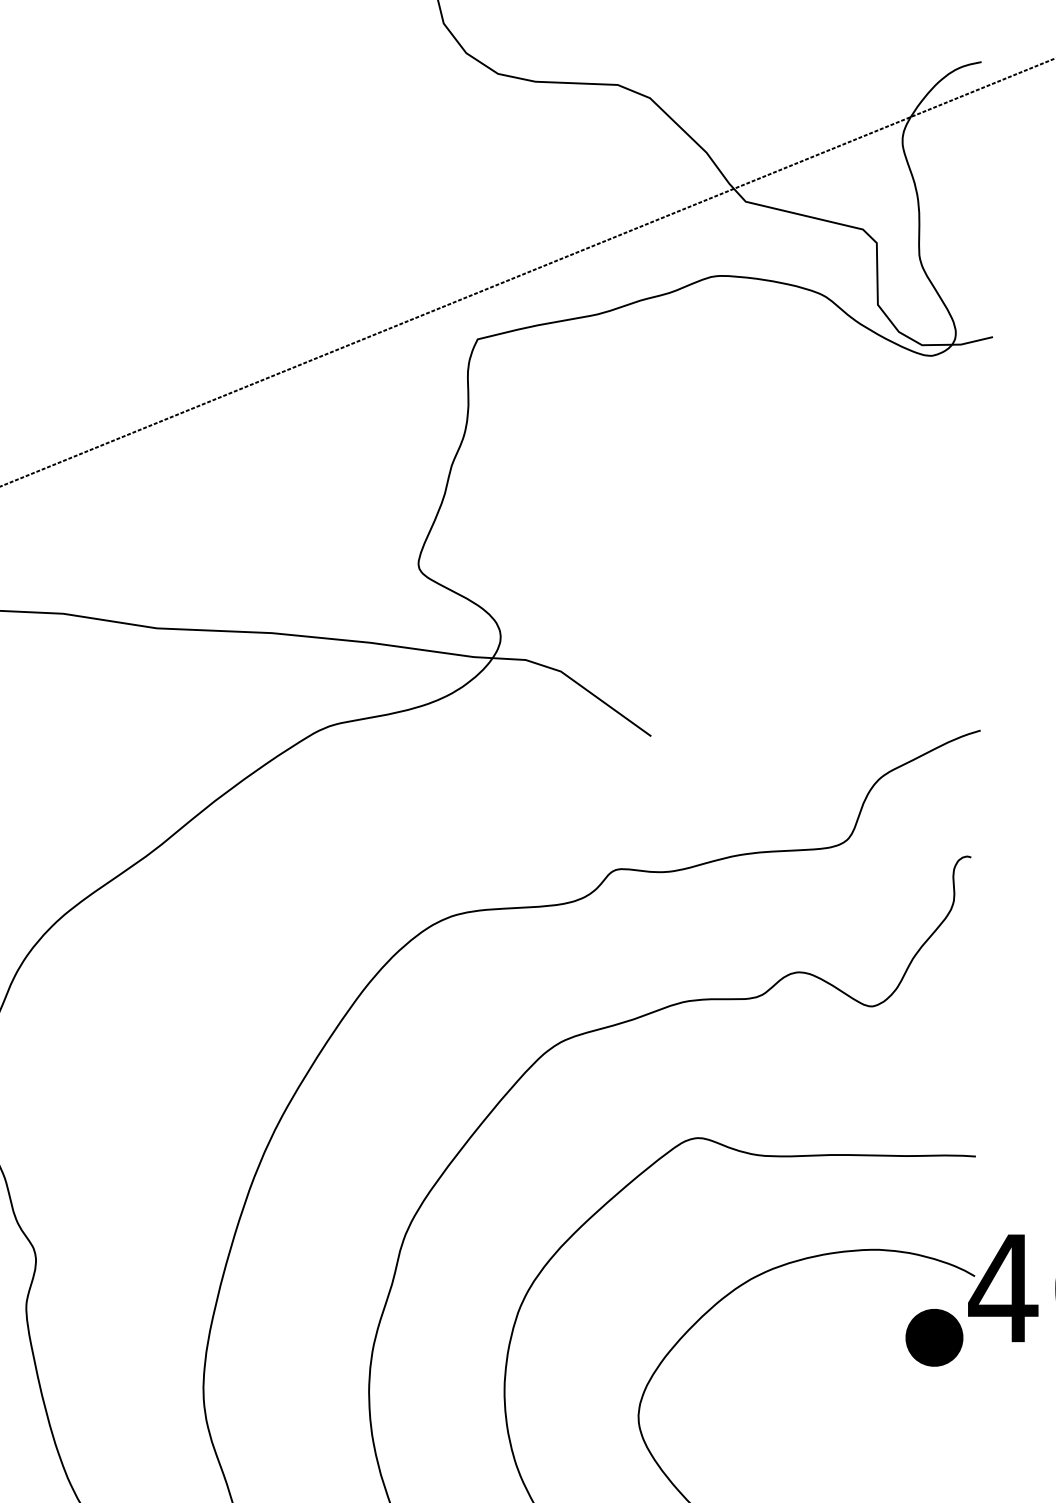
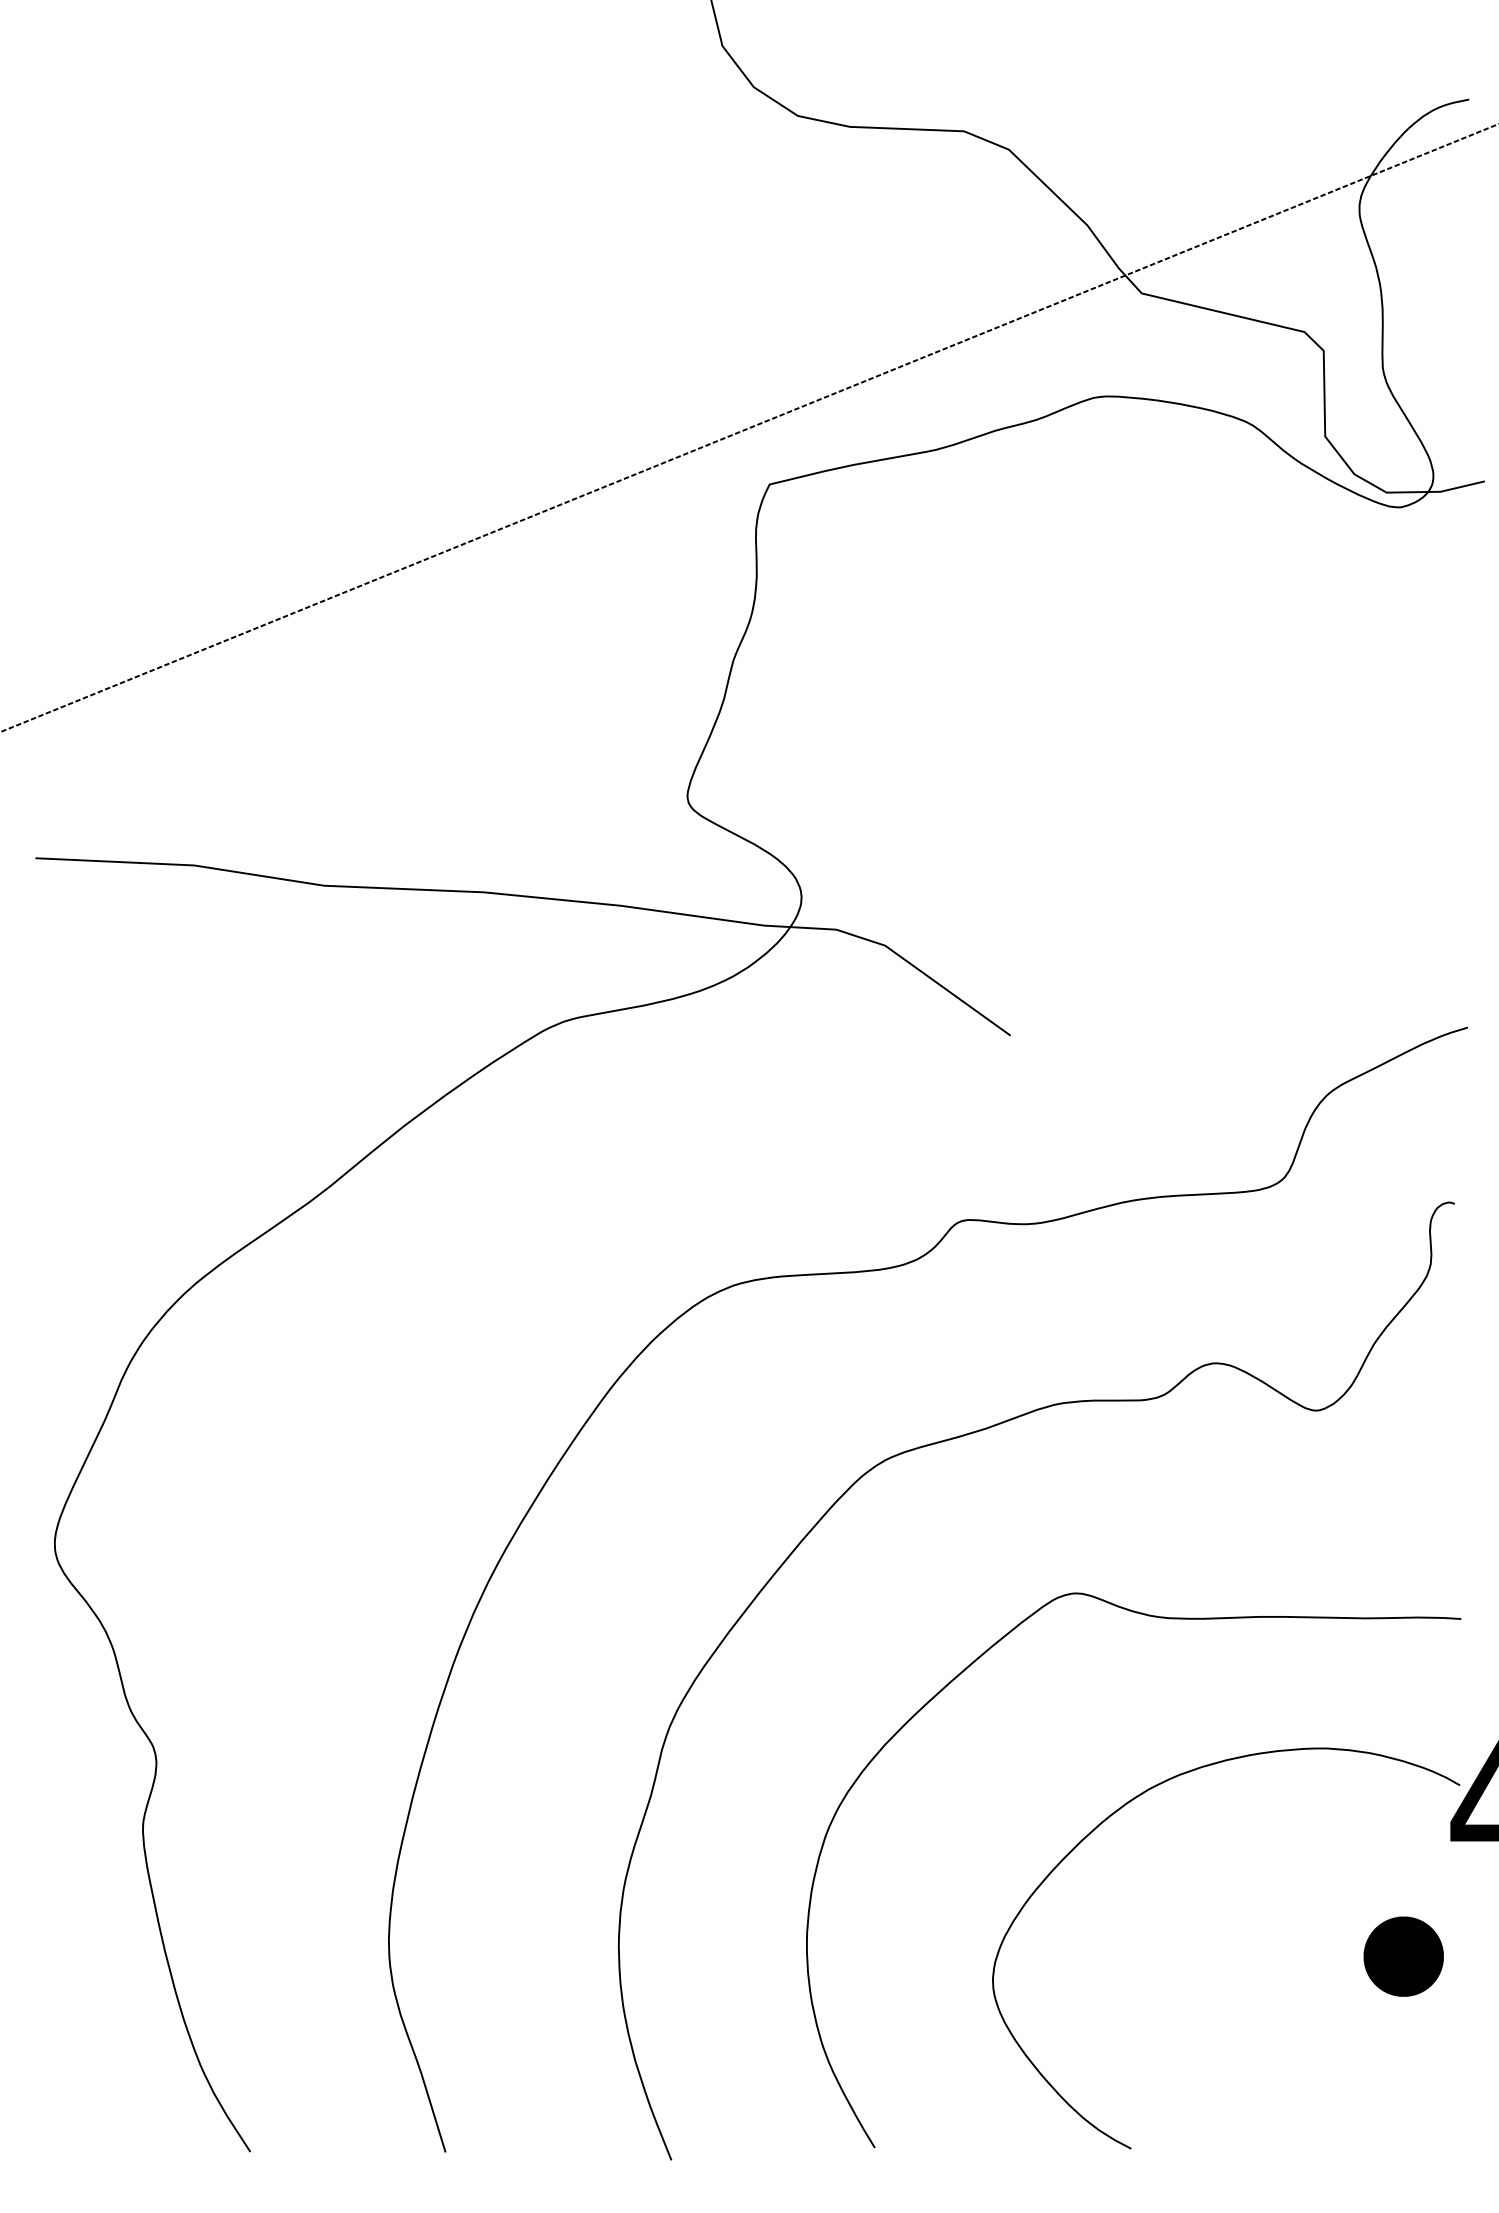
part: (934, 1337) -> (1403, 1956), moved

